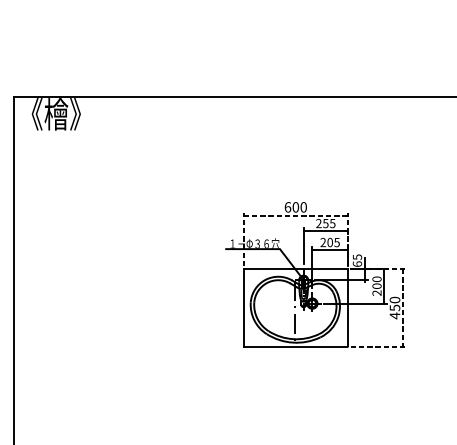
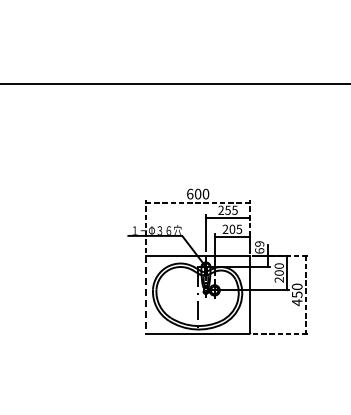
text: (356, 257) -> (258, 244), 65 -> 69
line: (243, 308) -> (145, 295), solid -> dashed

